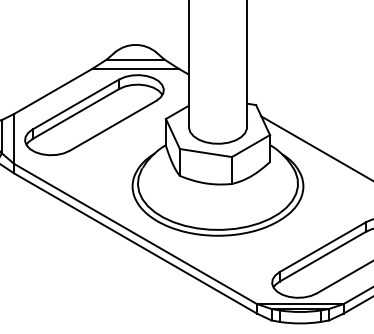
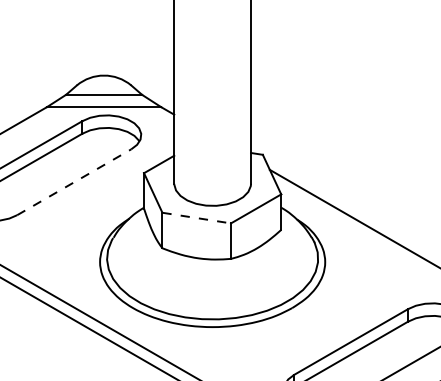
line: (112, 125) -> (73, 181), solid -> dashed
line: (206, 153) -> (197, 218), solid -> dashed

